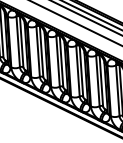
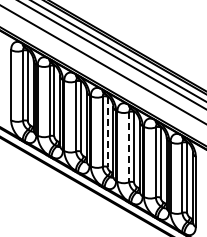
line: (61, 61) -> (107, 132), solid -> dashed
line: (78, 71) -> (129, 147), solid -> dashed

